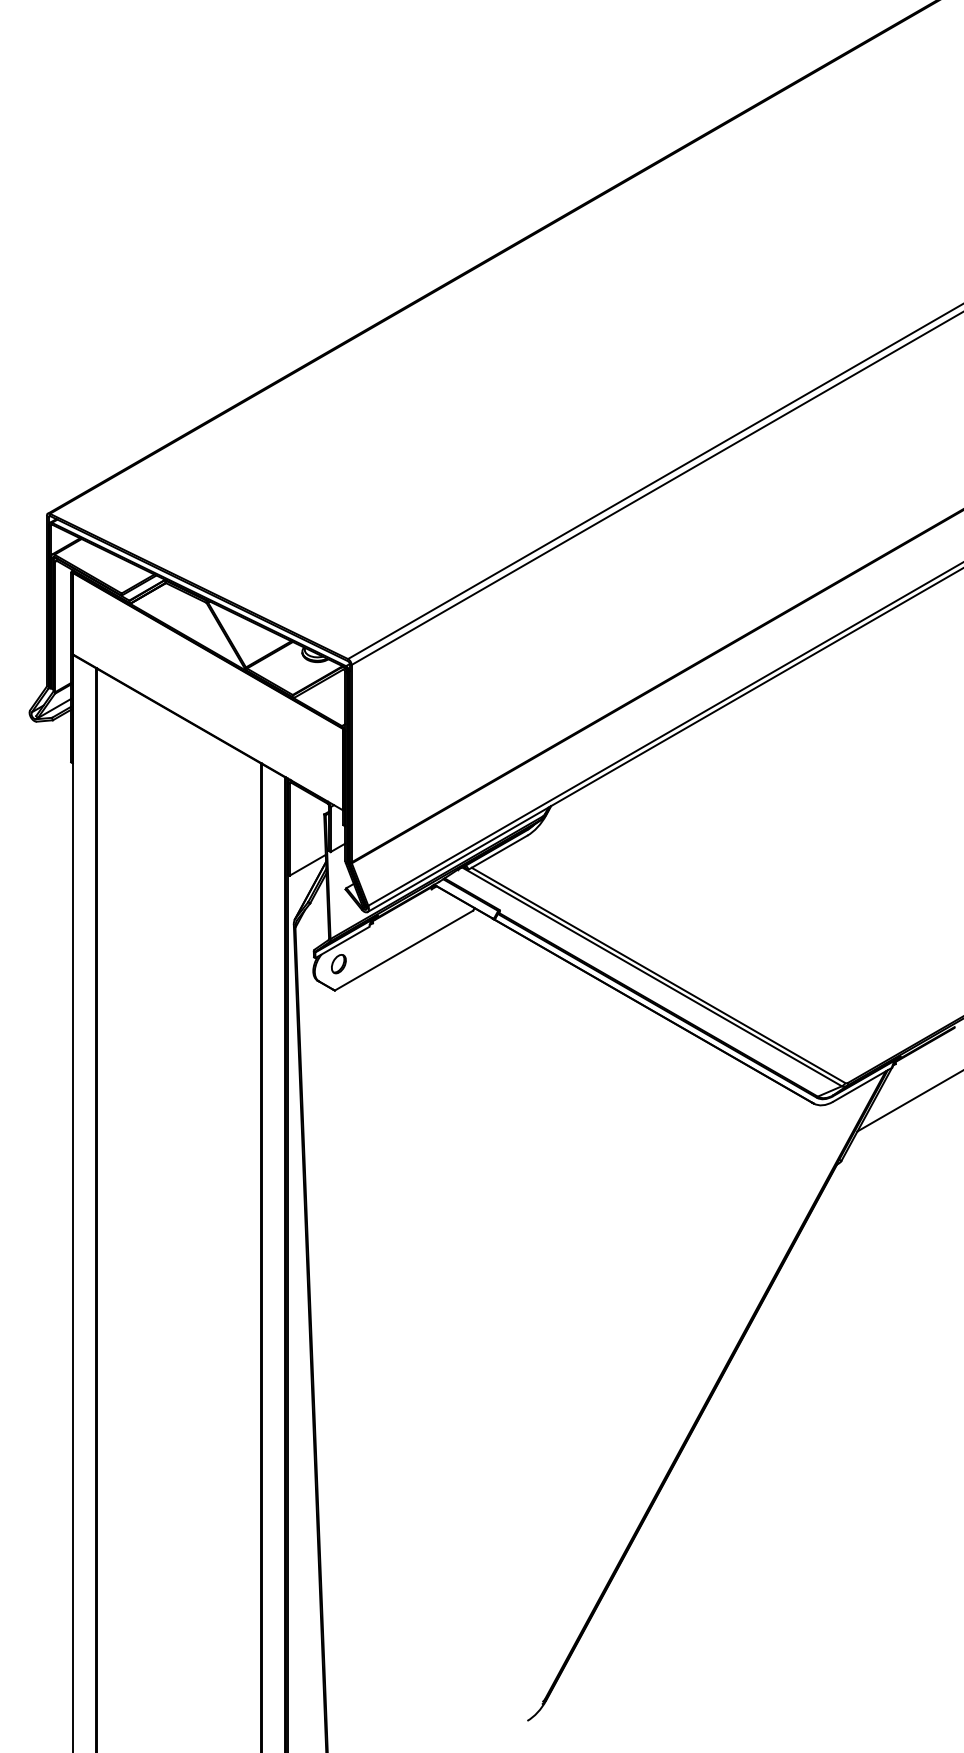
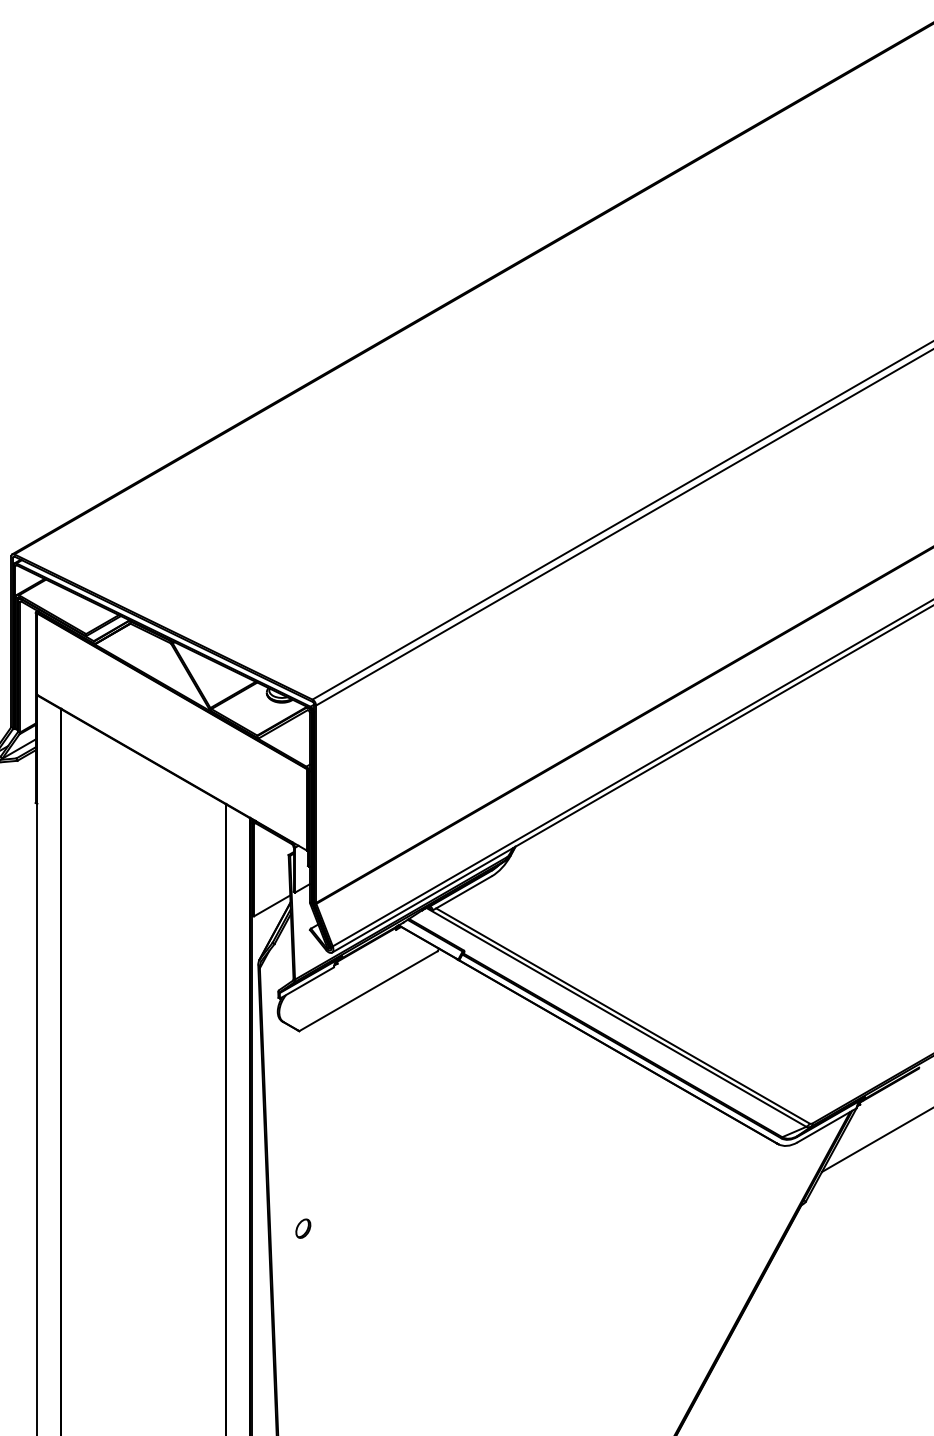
part: (338, 964) -> (302, 1229), moved

